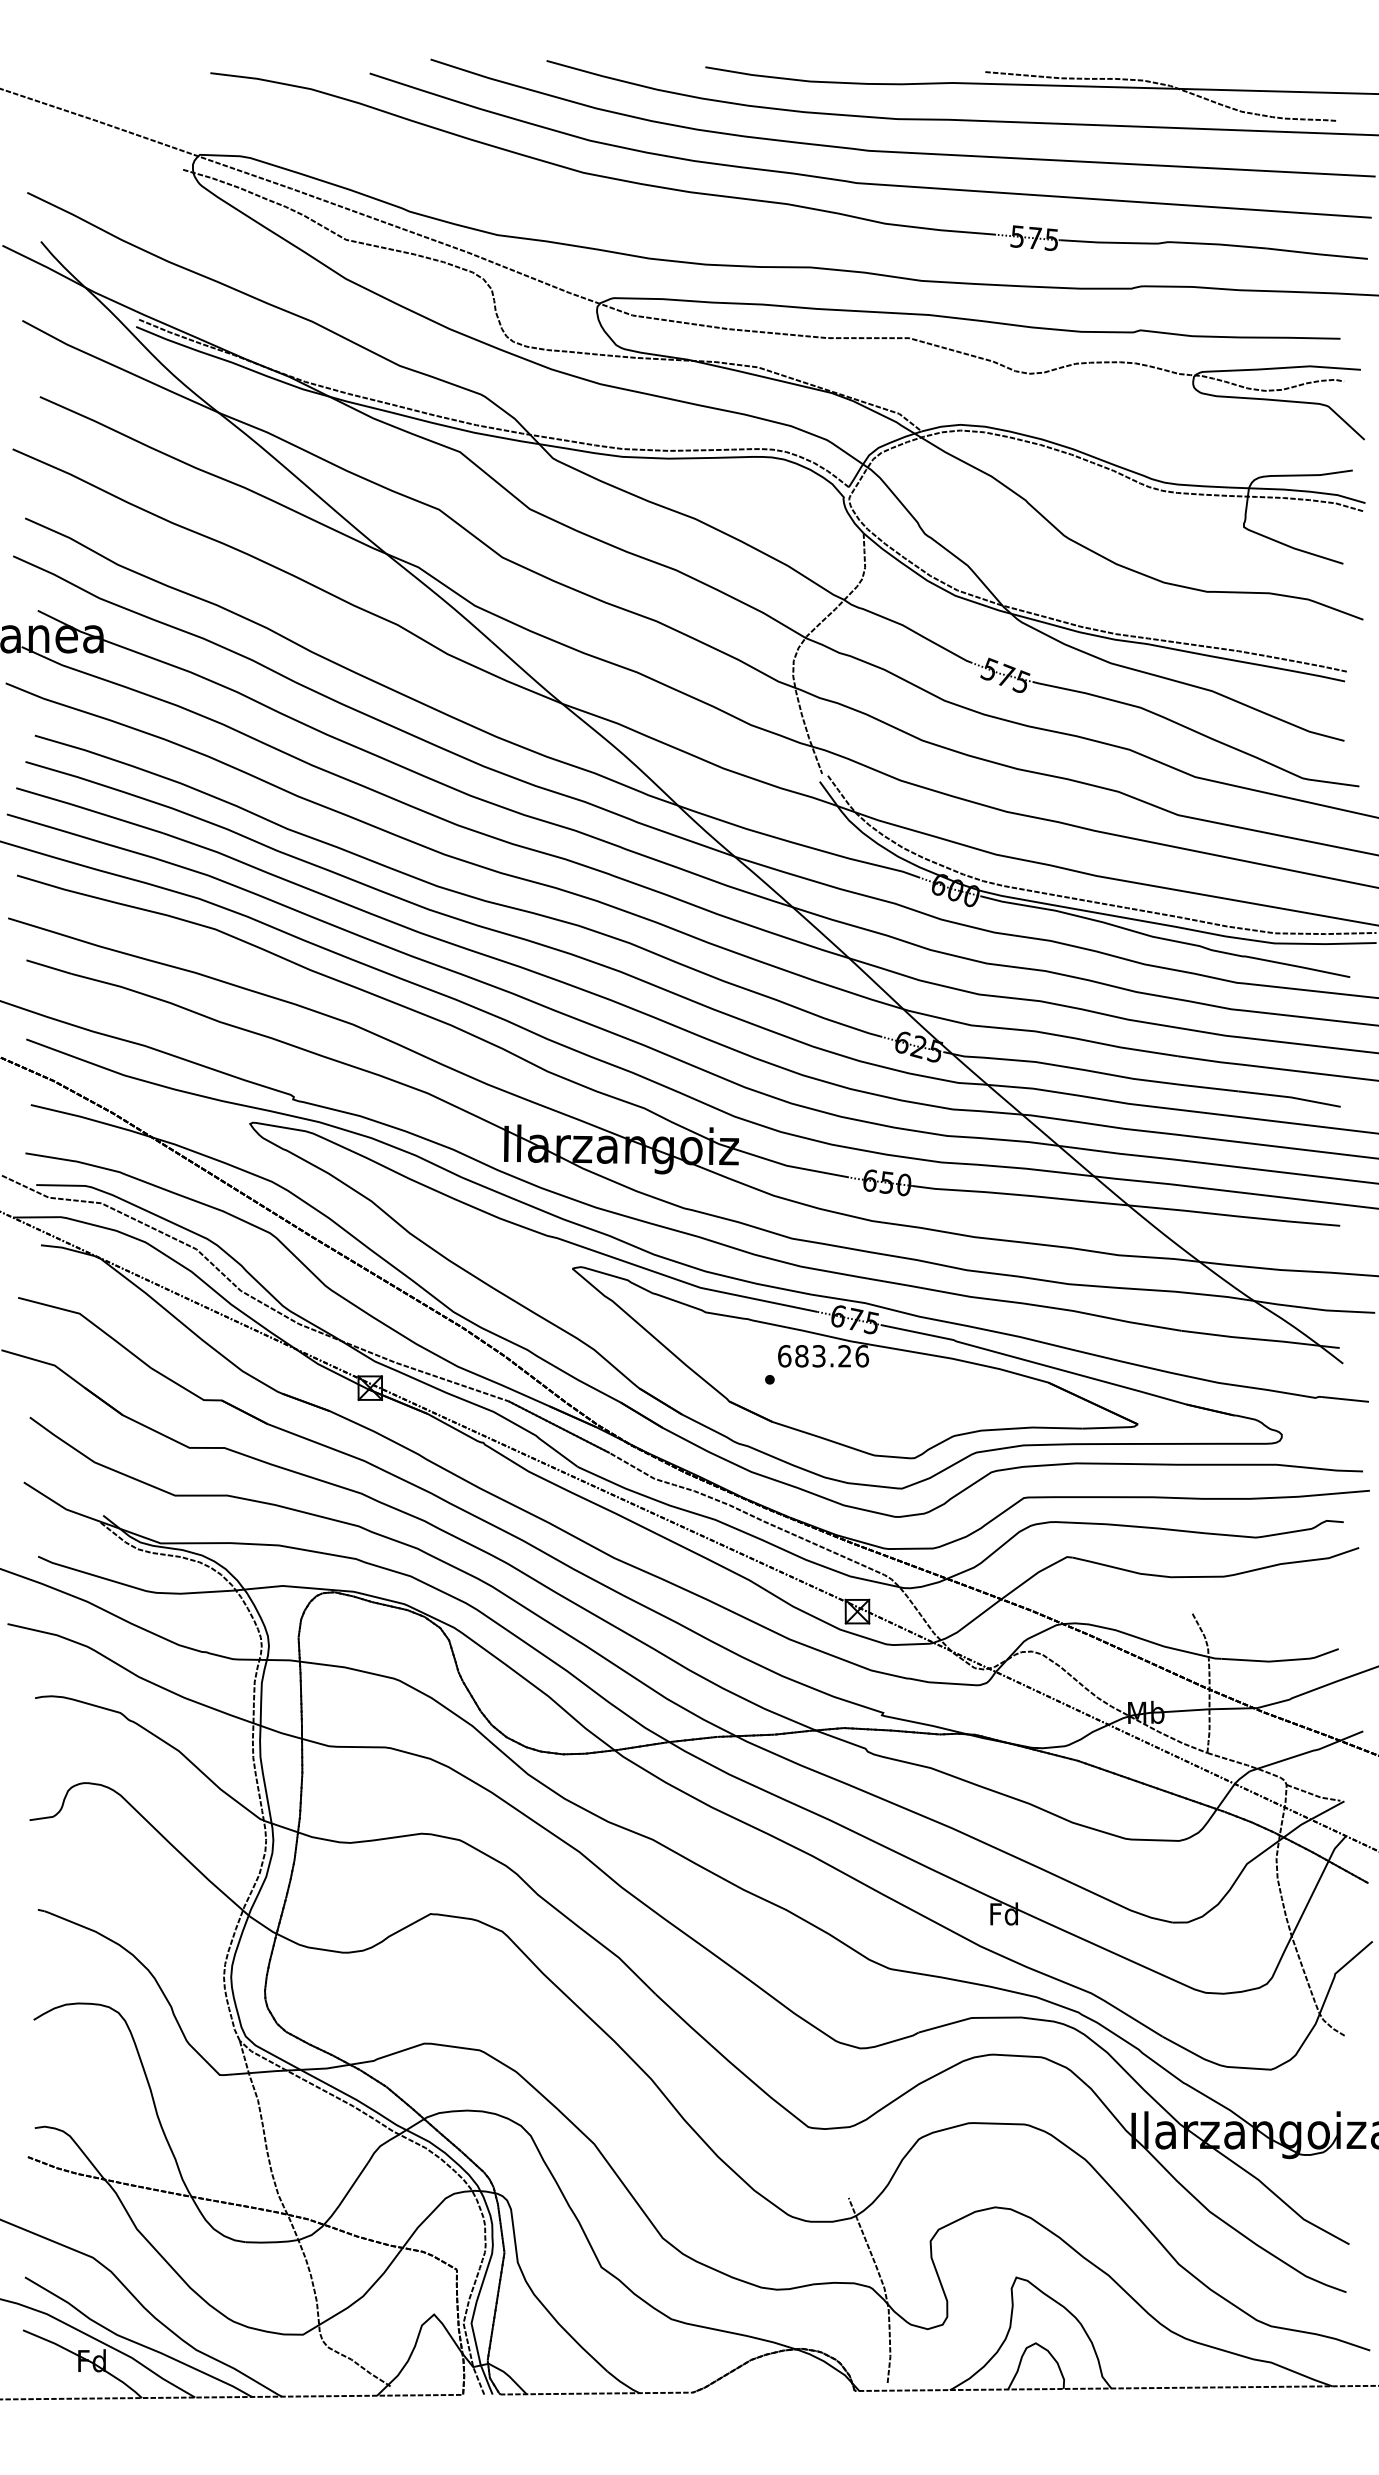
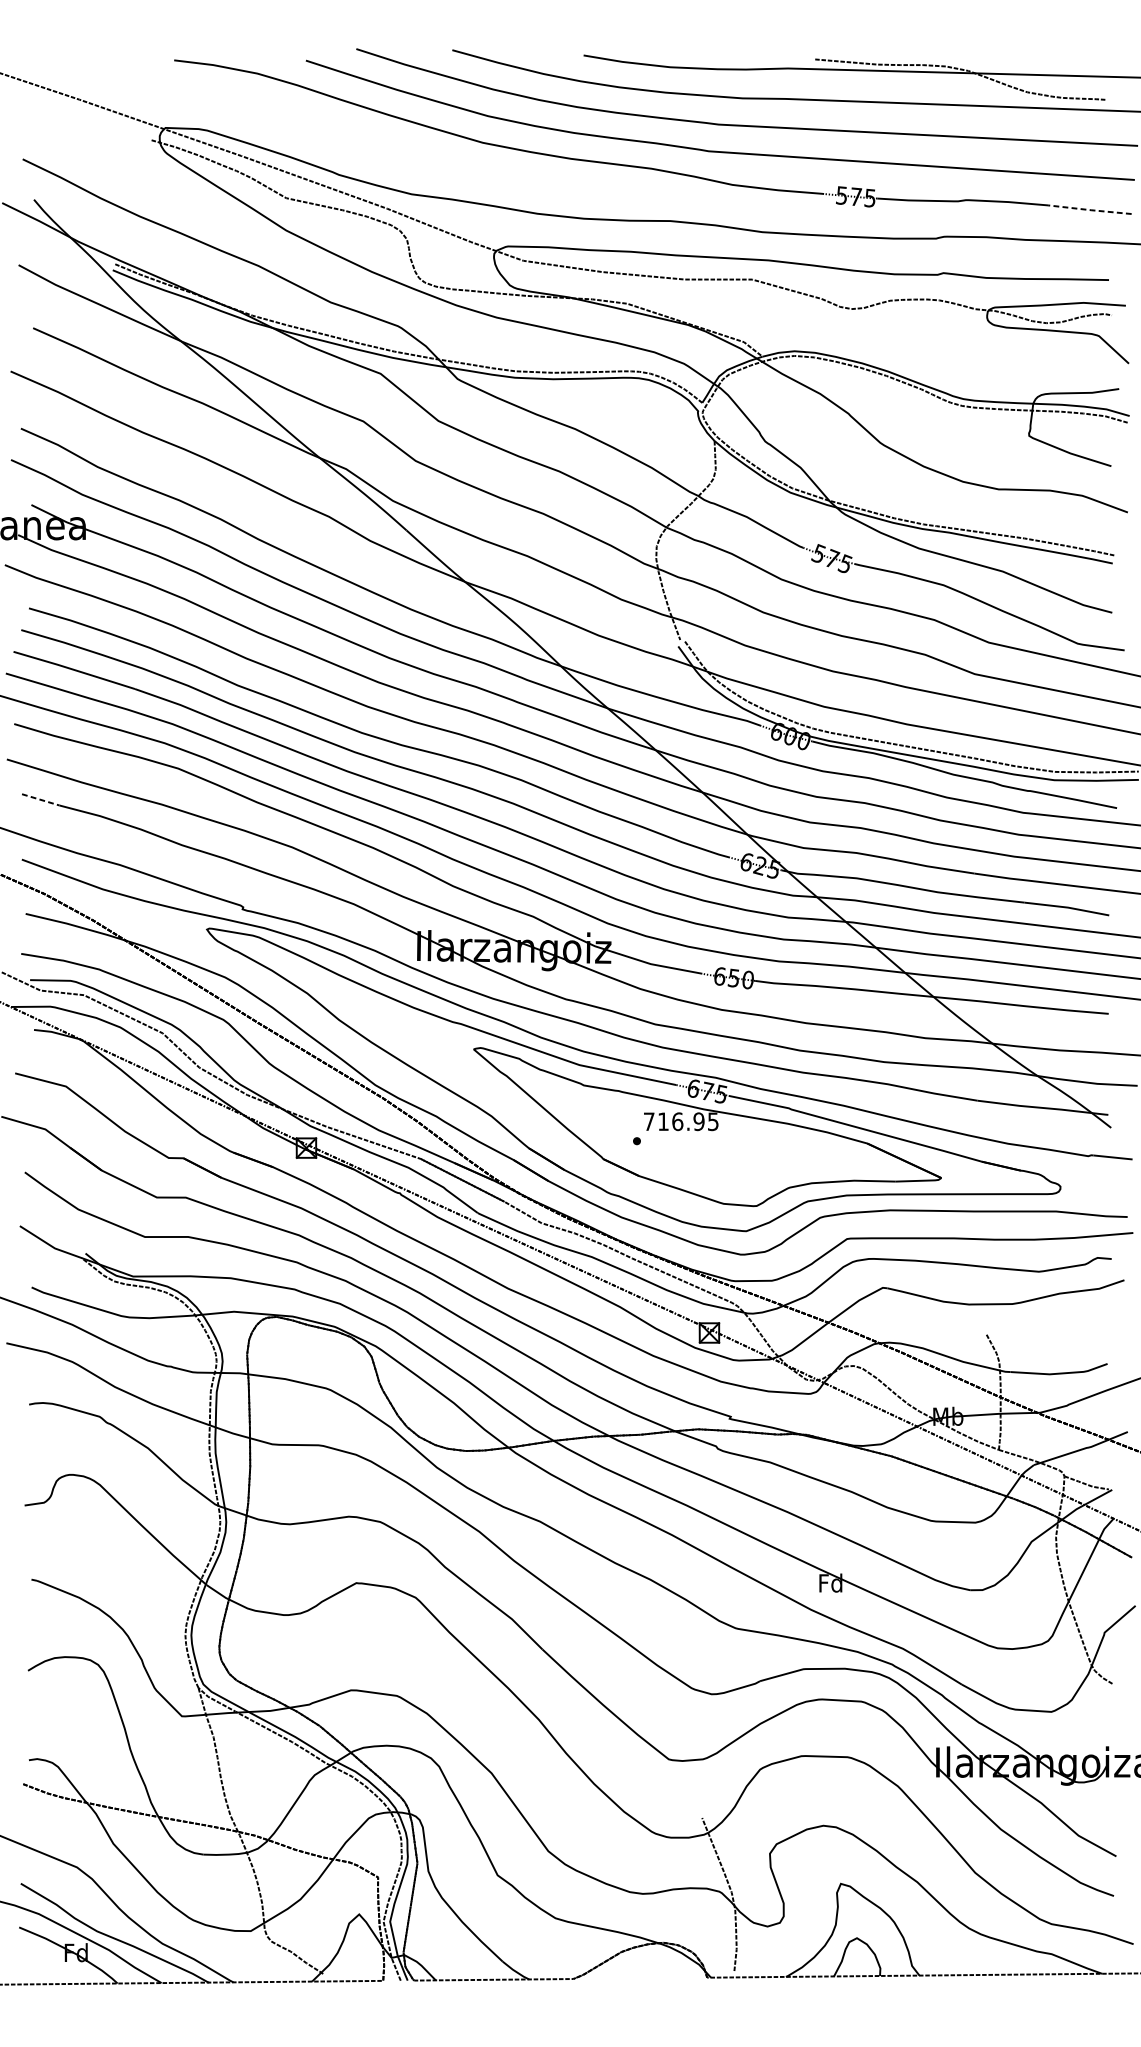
line: (1317, 254) -> (1089, 210), solid -> dashed
line: (49, 967) -> (41, 800), solid -> dashed
text: (823, 1356) -> (681, 1121), 683.26 -> 716.95

